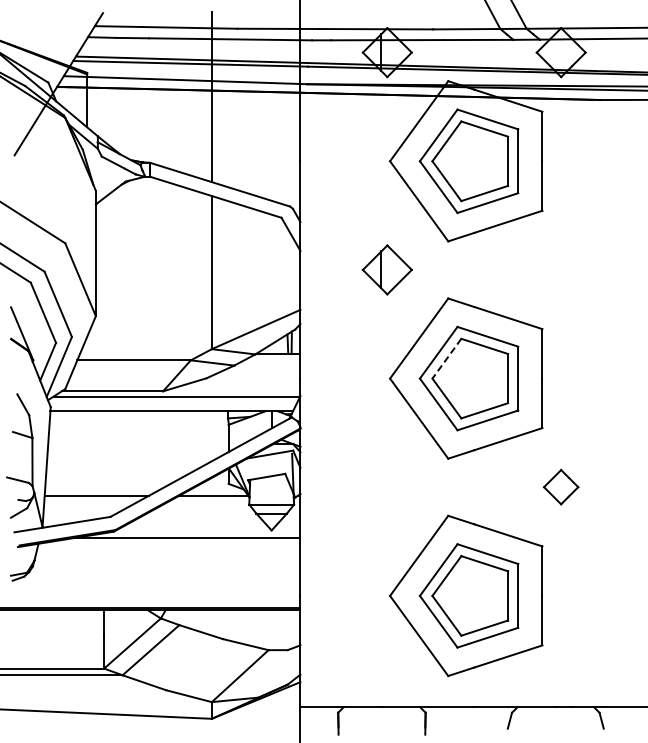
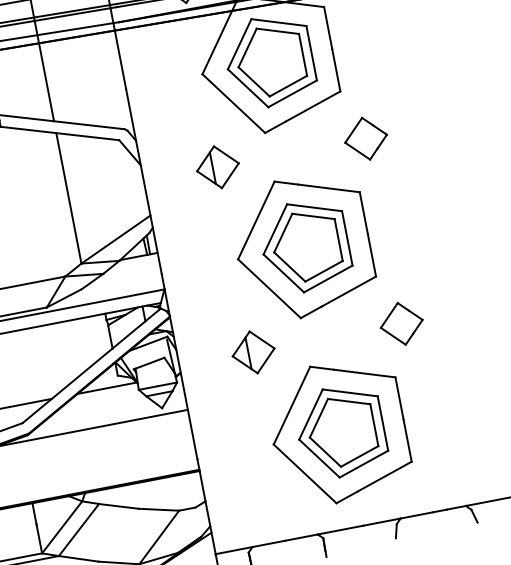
part: (560, 269) -> (365, 138), added
line: (446, 358) -> (282, 233), dashed -> solid
part: (386, 486) -> (252, 351), added
part: (560, 486) -> (401, 323), size x1.43

